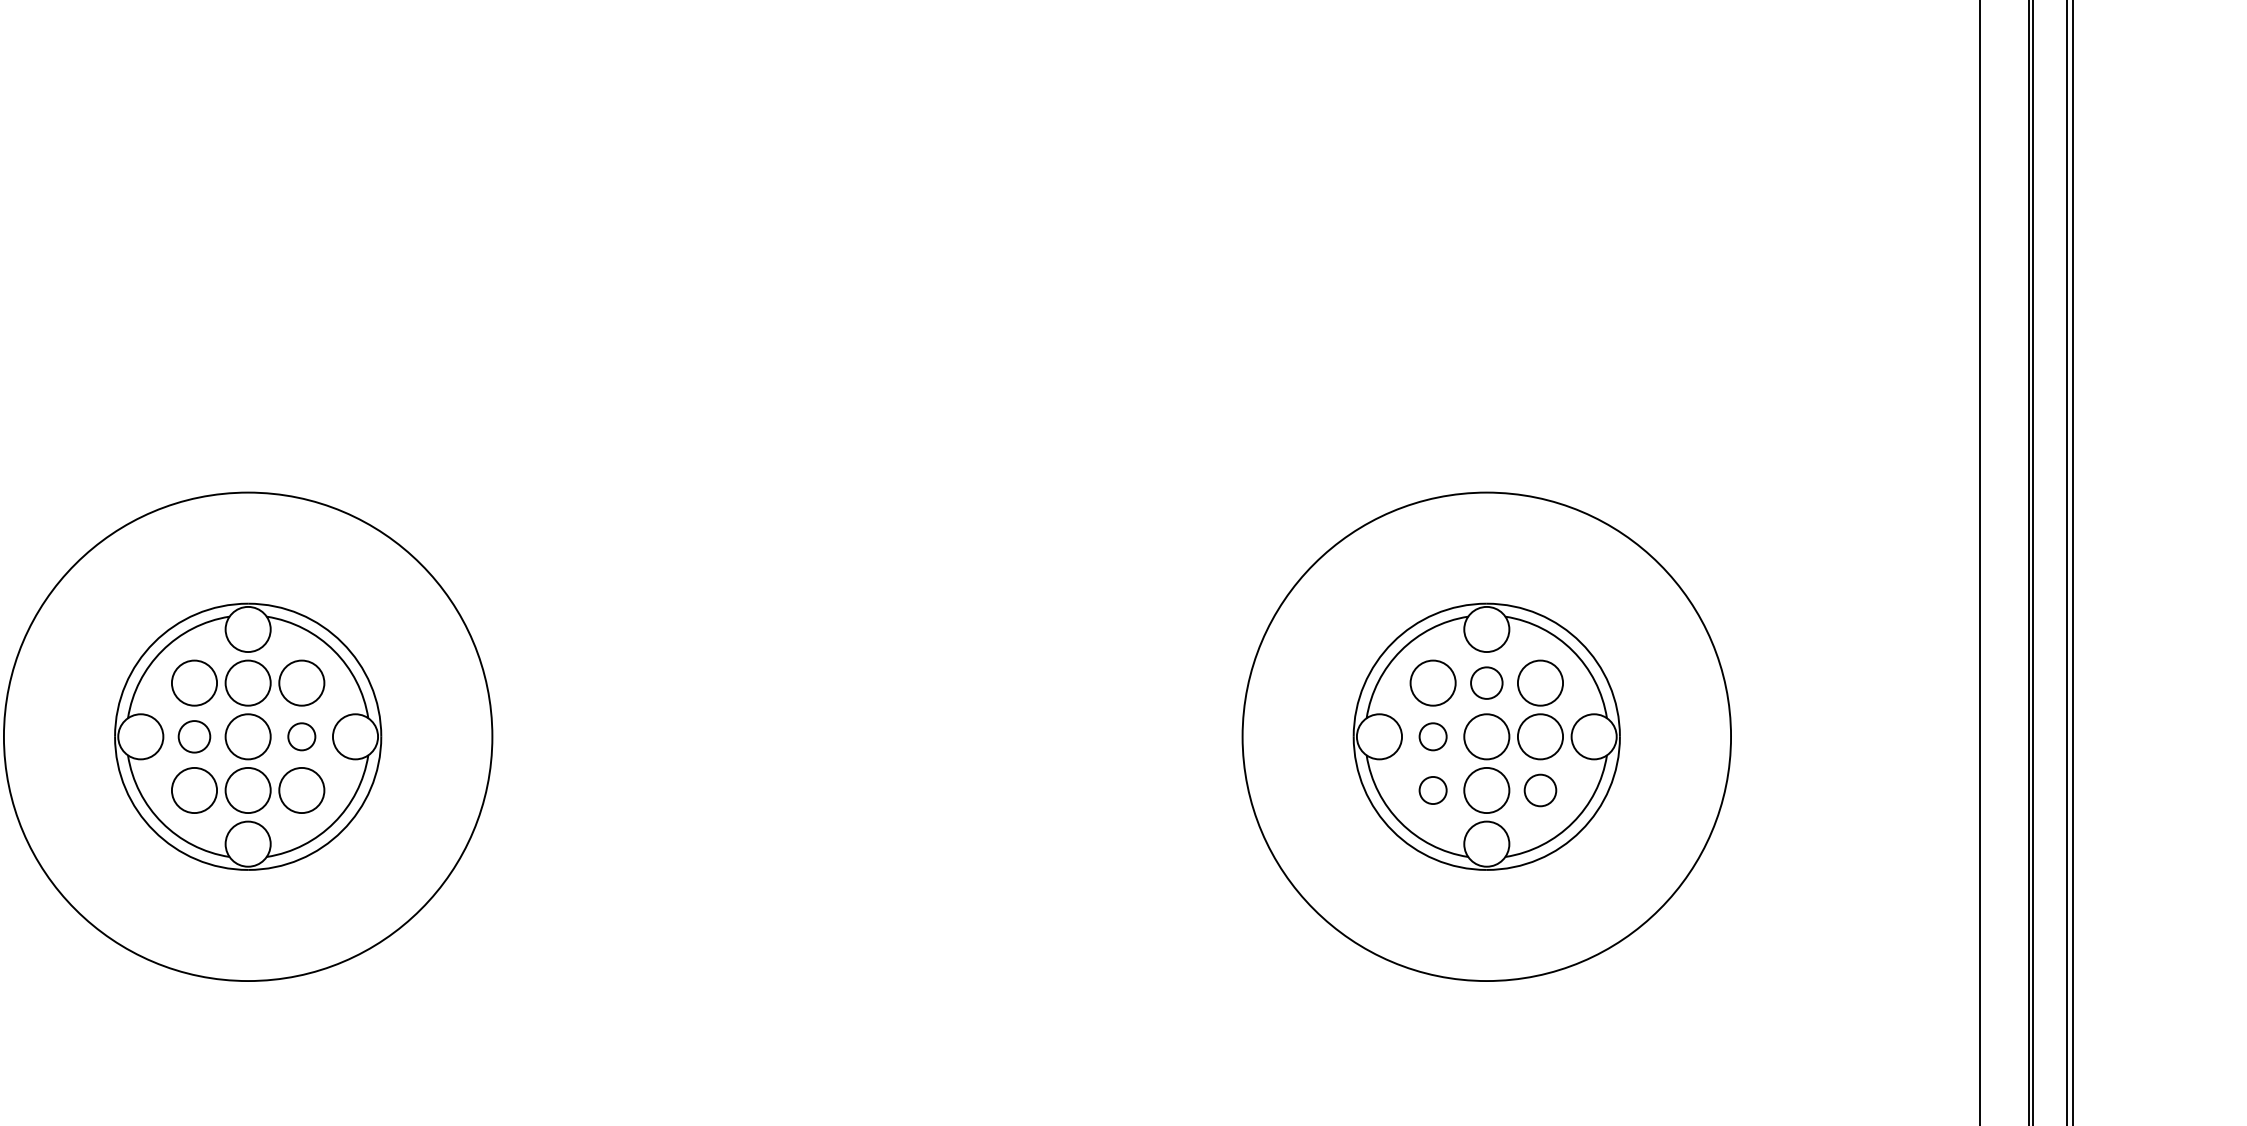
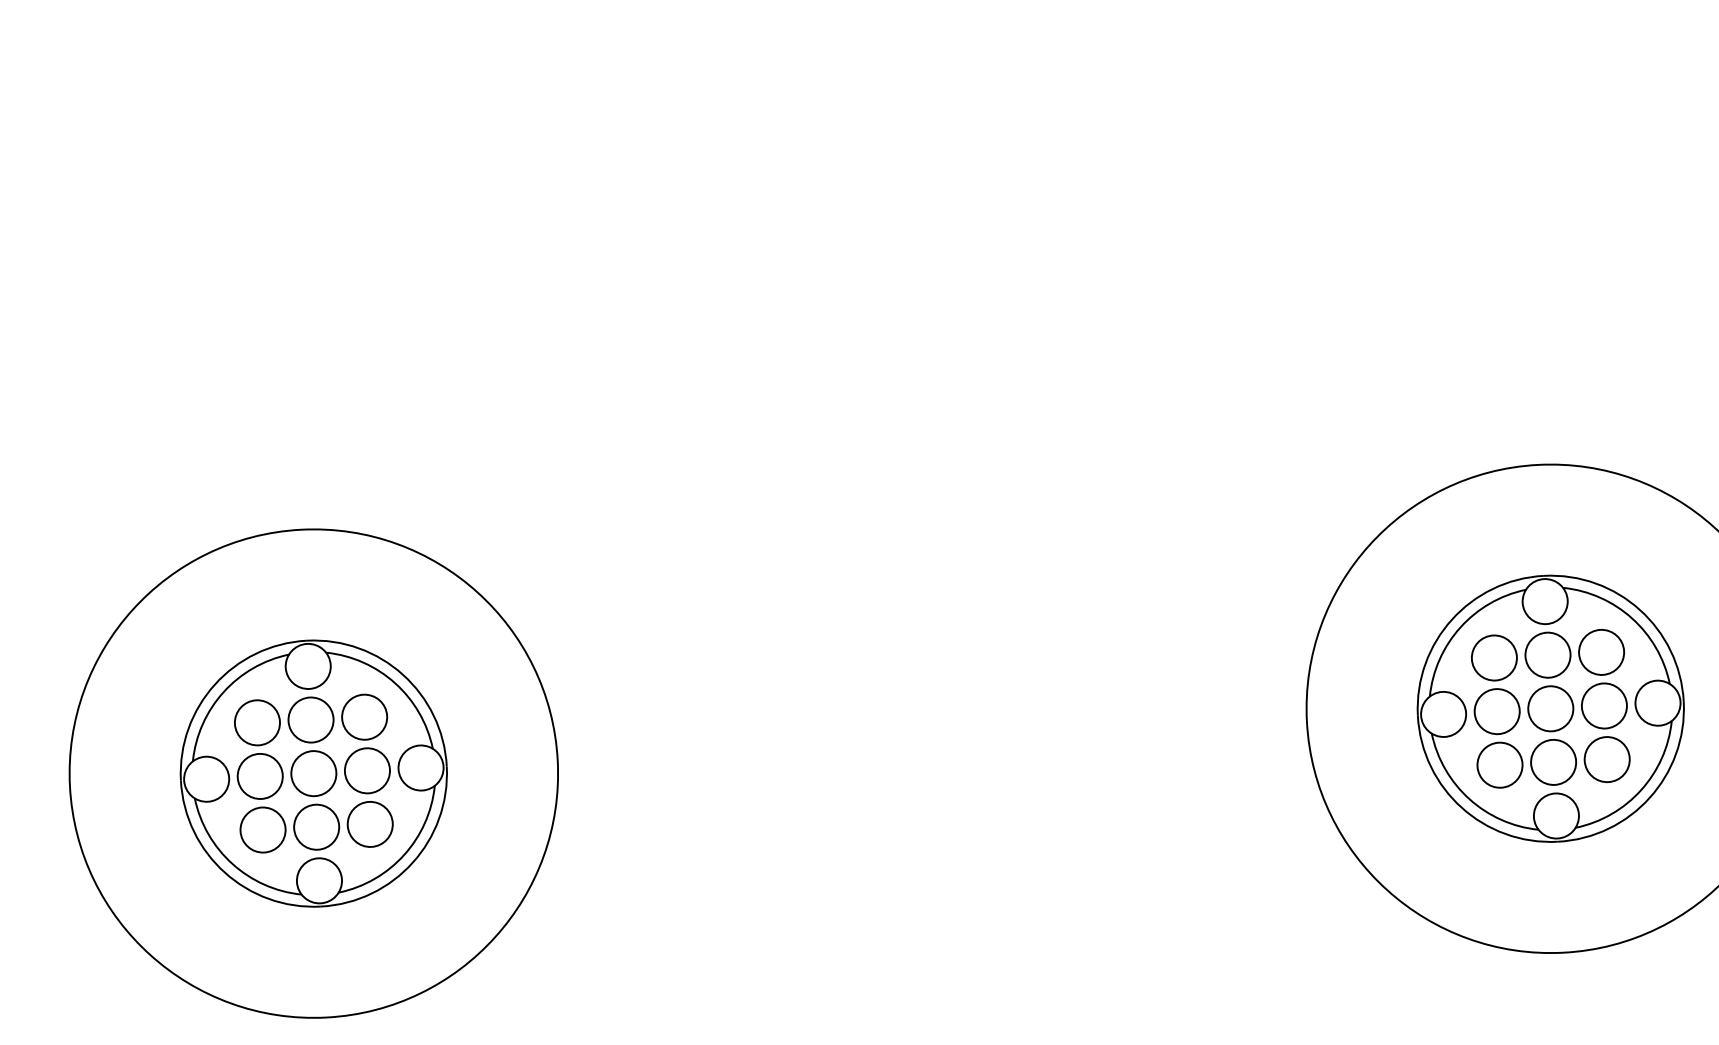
circle: (1486, 682) -> (1547, 654), size x1.43
circle: (194, 736) -> (260, 776), size x1.43
circle: (301, 736) -> (367, 770), size x1.67
circle: (1432, 736) -> (1496, 711), size x1.67
circle: (1432, 790) -> (1499, 765), size x1.67
circle: (1540, 790) -> (1607, 759), size x1.43

